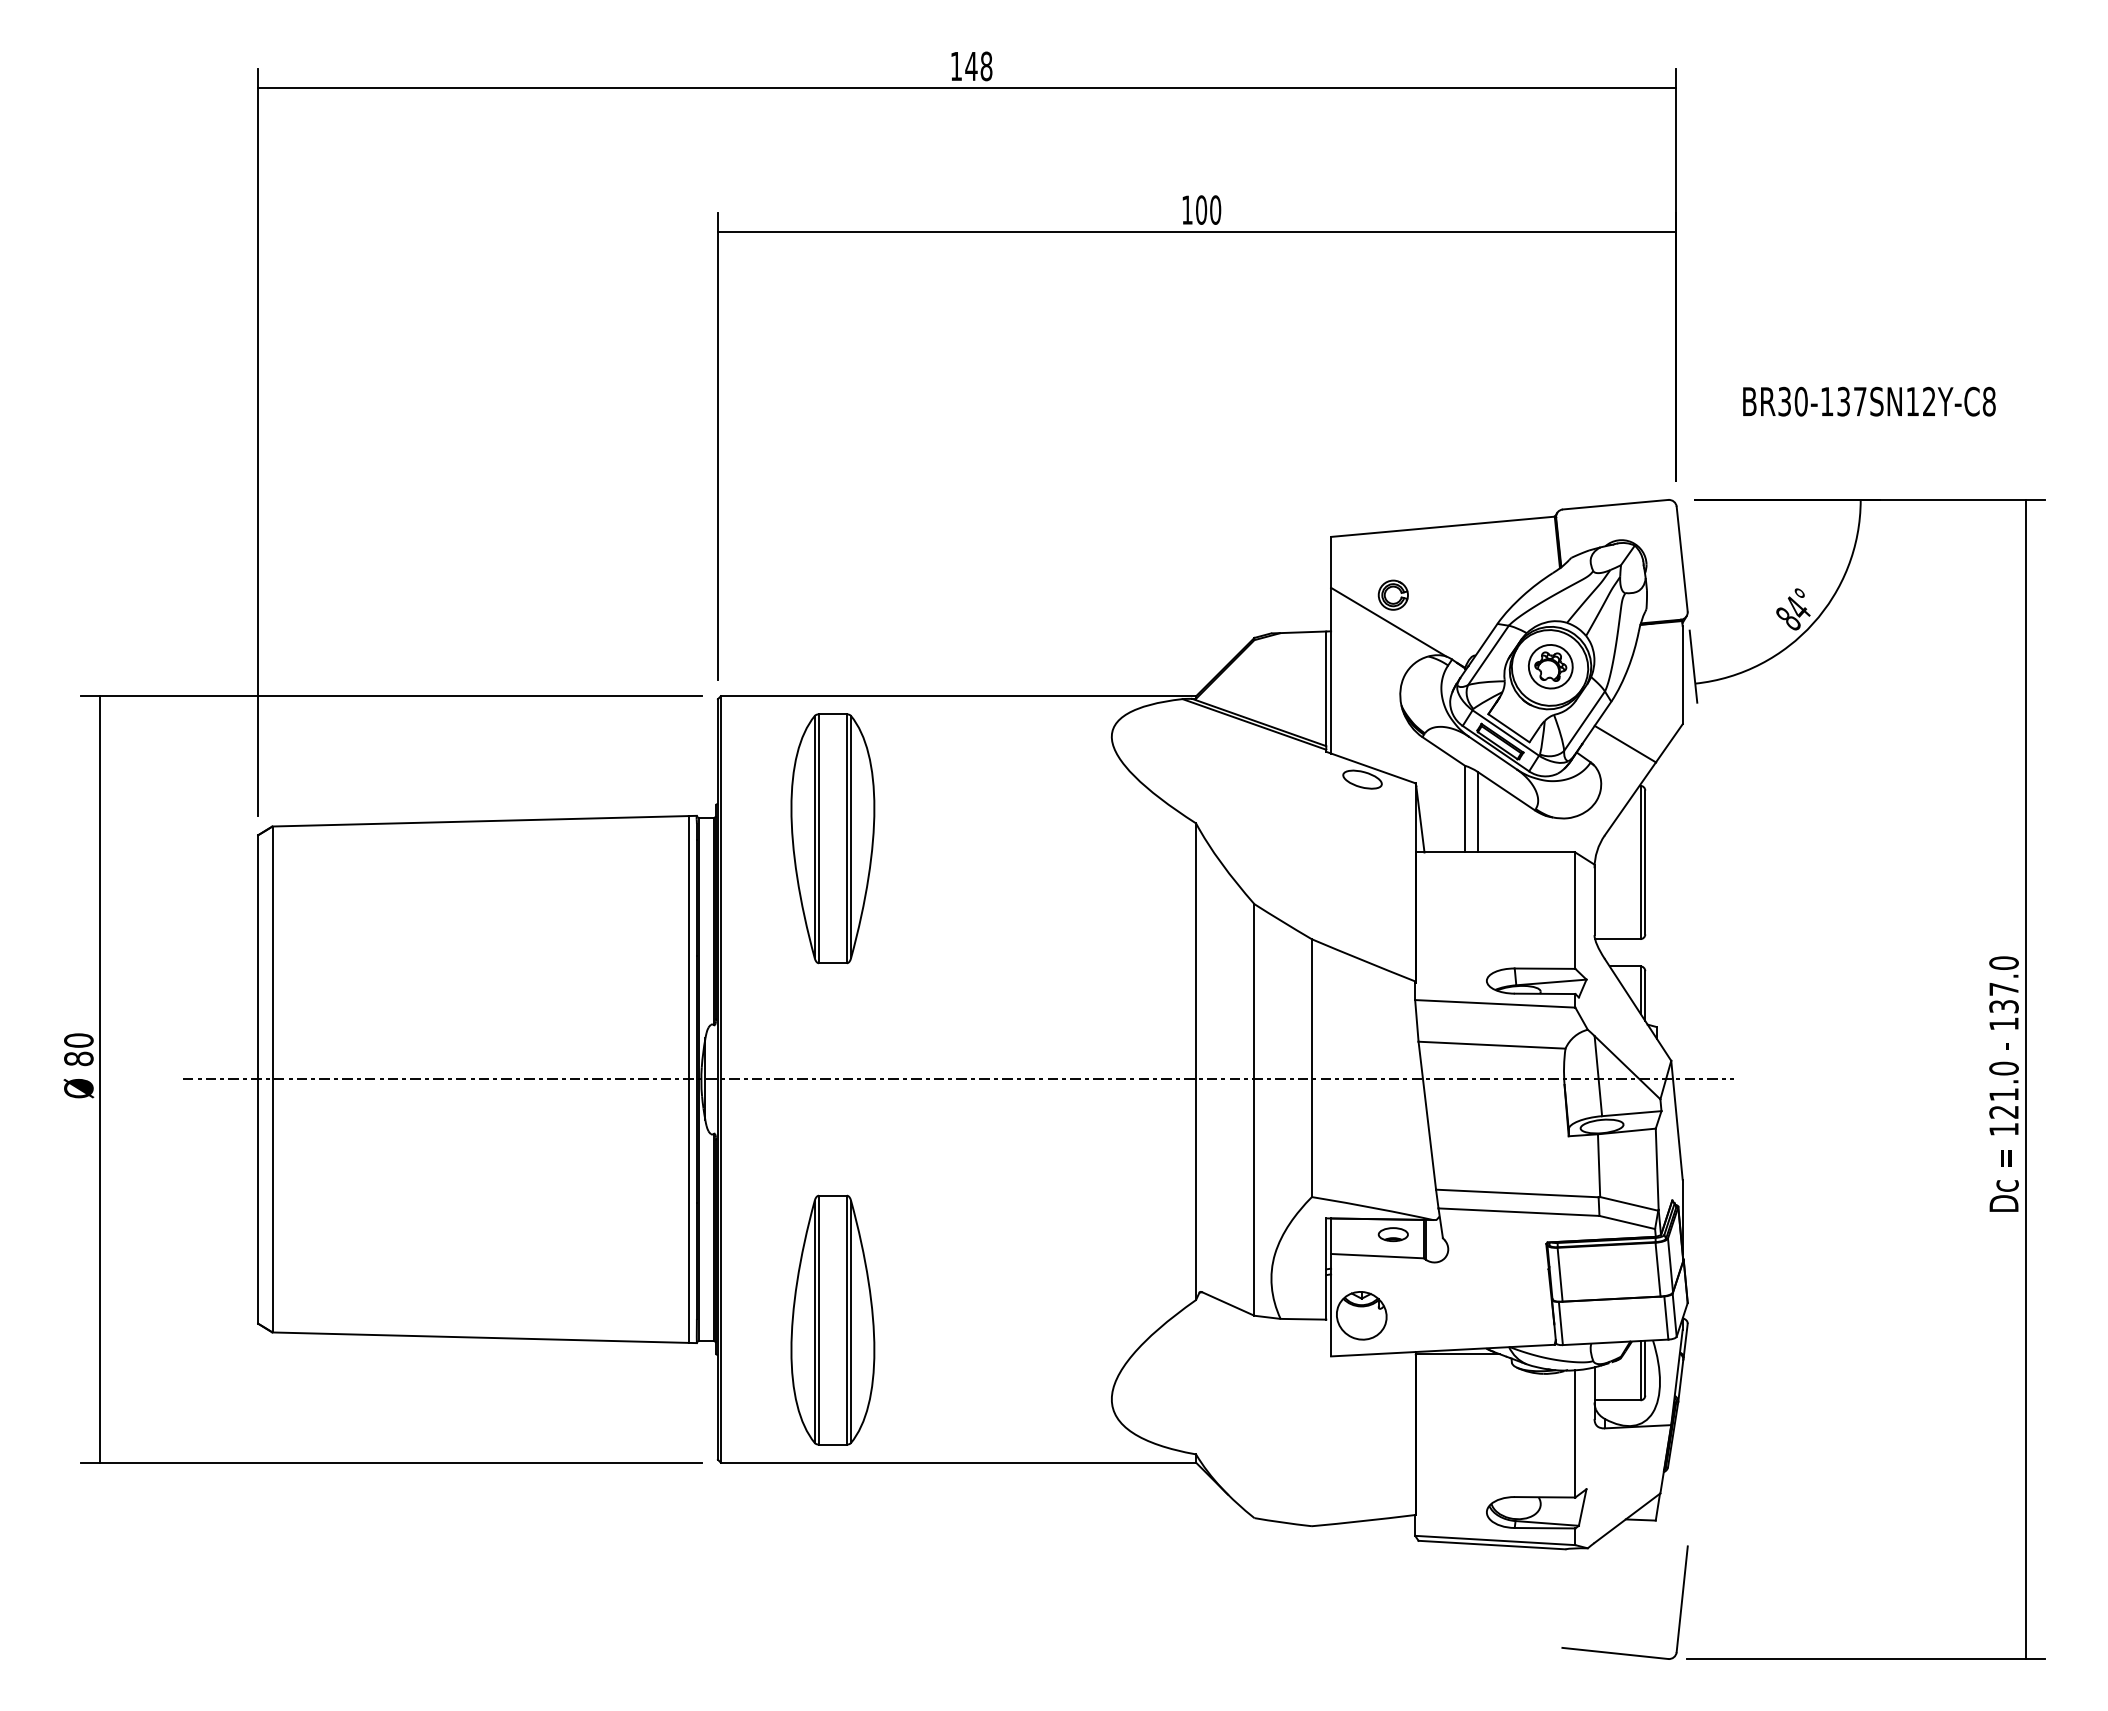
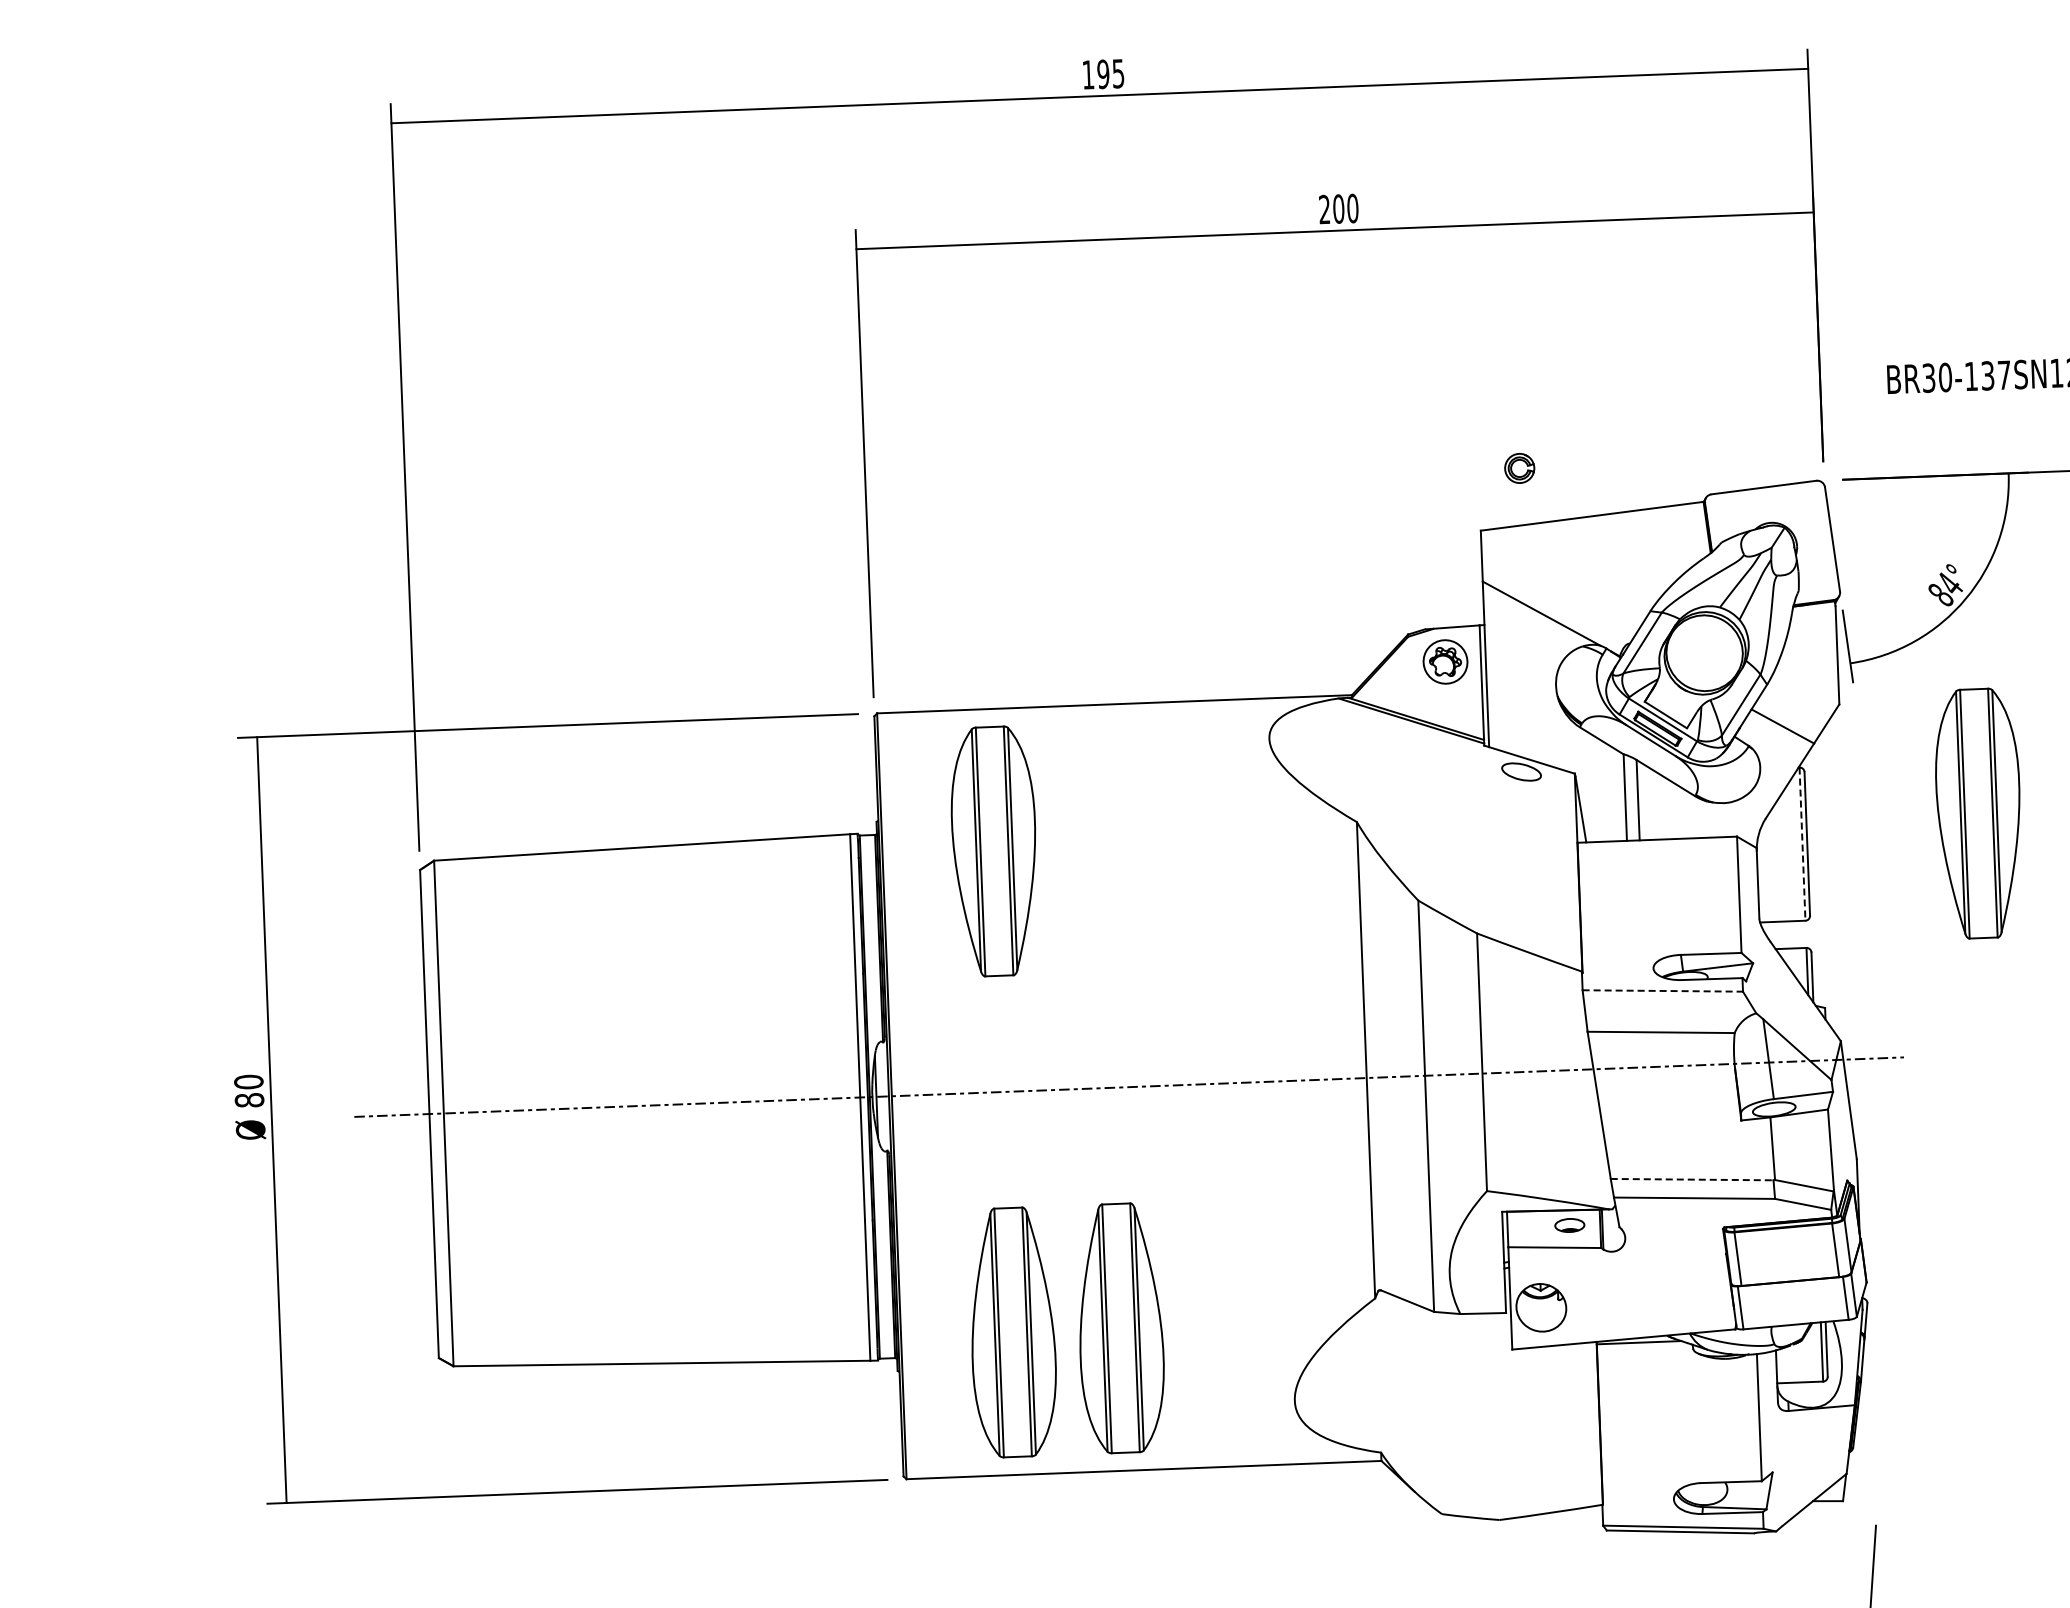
text: (978, 66) -> (1110, 74), 148 -> 195
text: (1187, 209) -> (1324, 209), 100 -> 200
part: (1392, 594) -> (1518, 467), moved
part: (1550, 666) -> (1445, 661), moved
part: (1817, 838) -> (1978, 813), added
line: (1640, 862) -> (1802, 844), solid -> dashed
line: (1495, 1003) -> (1663, 990), solid -> dashed
line: (1517, 1193) -> (1692, 1179), solid -> dashed
part: (940, 1319) -> (1120, 1327), added

